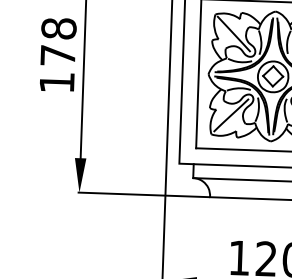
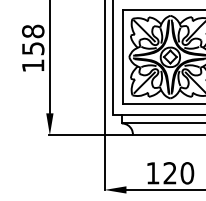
text: (58, 55) -> (33, 48), 178 -> 158

